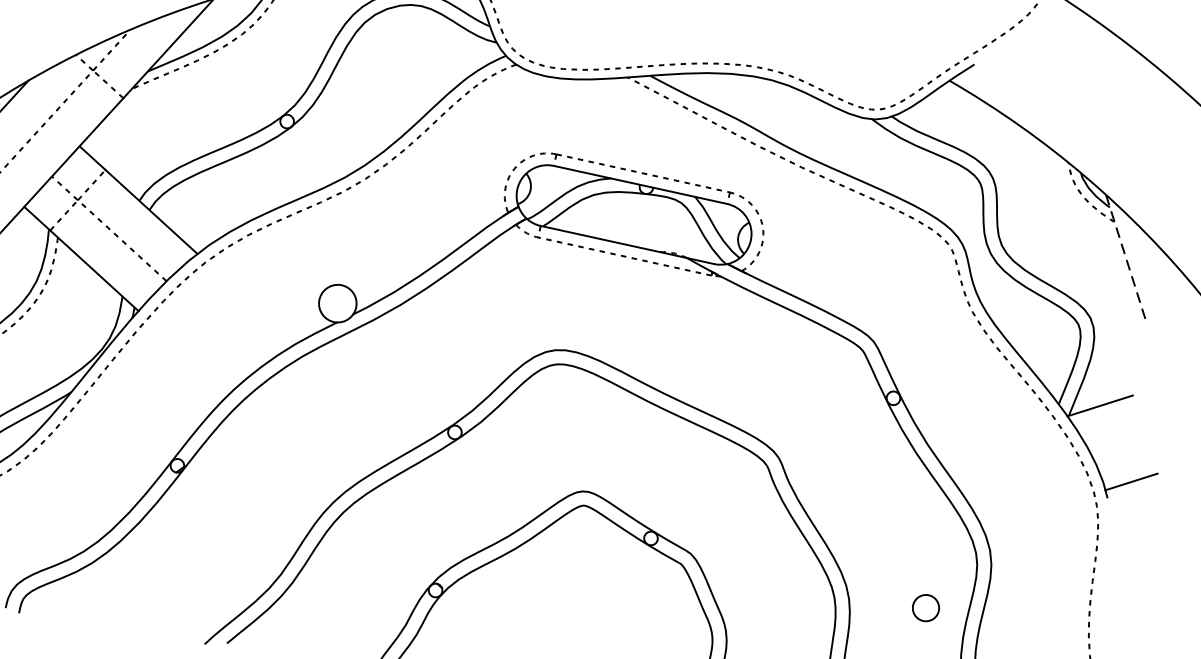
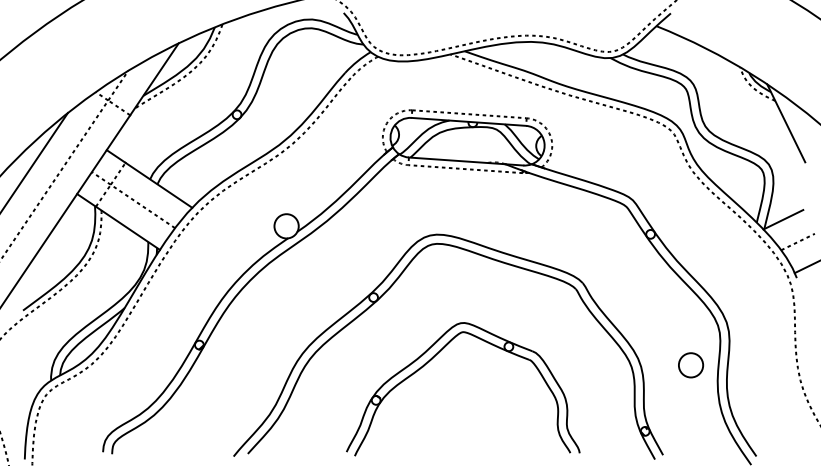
line: (1126, 259) -> (786, 123), dashed -> solid
line: (1116, 442) -> (797, 241), added
circle: (926, 608) -> (691, 365), size x1.43

